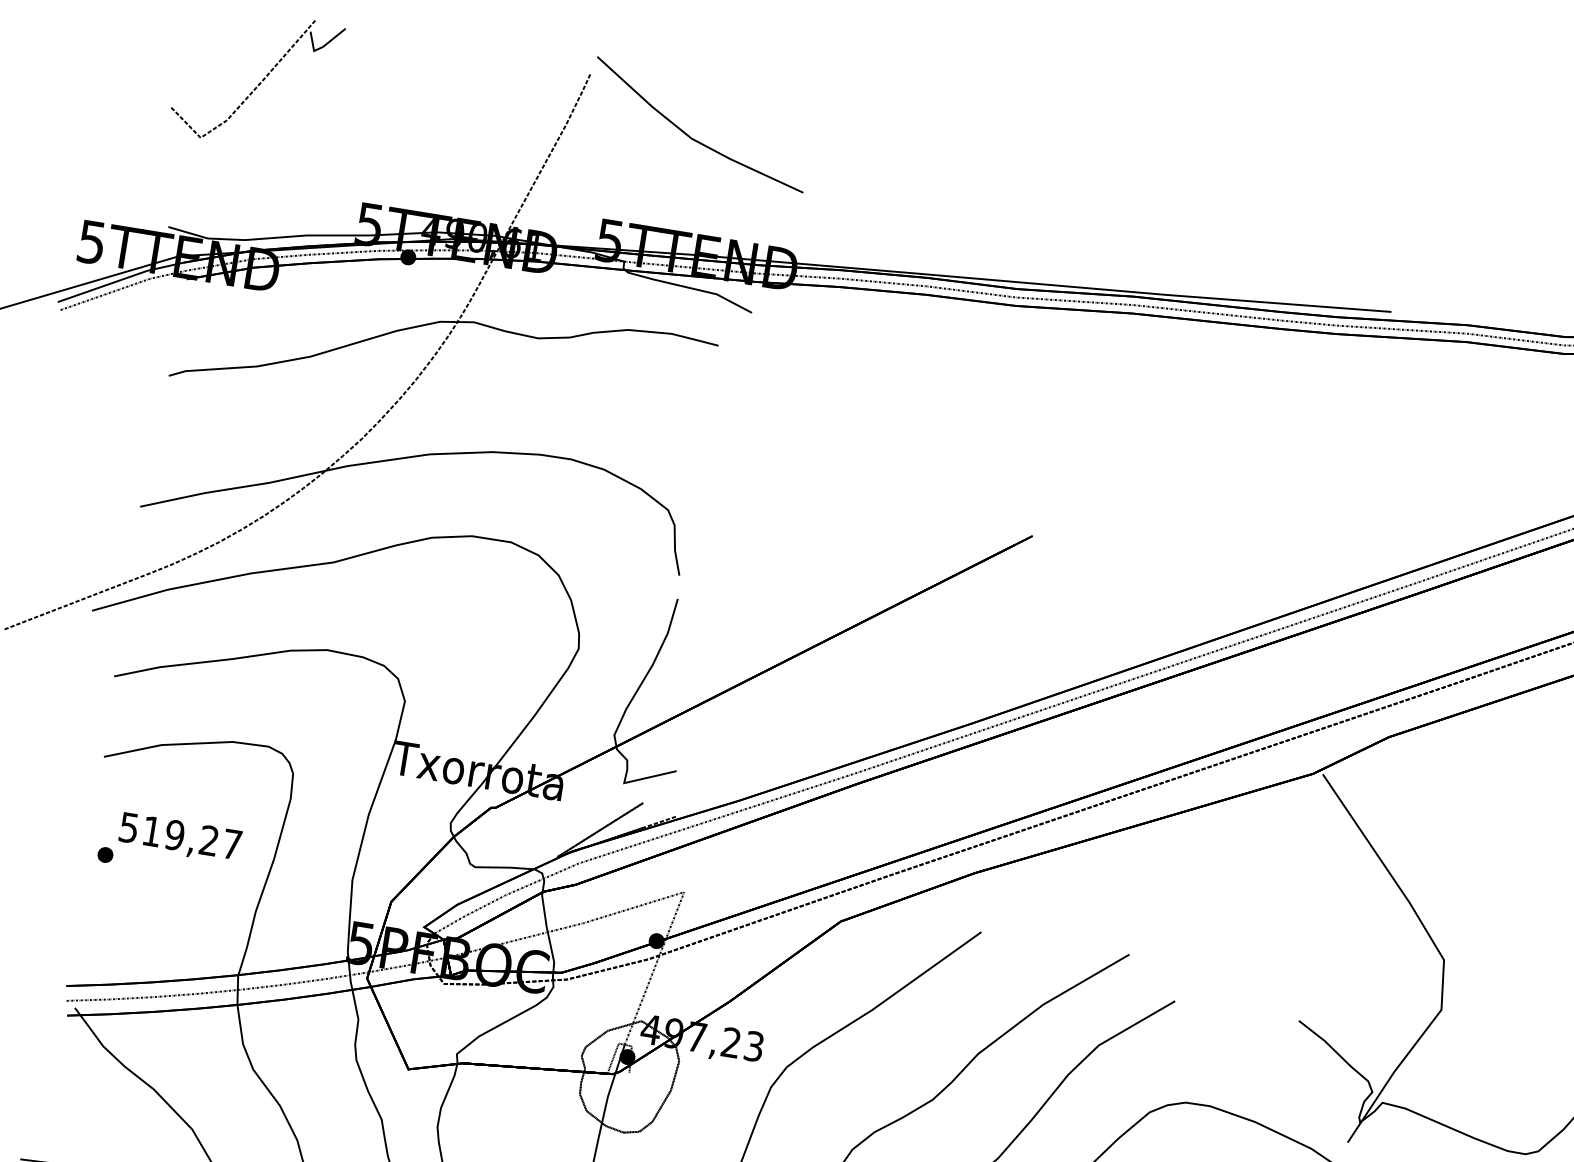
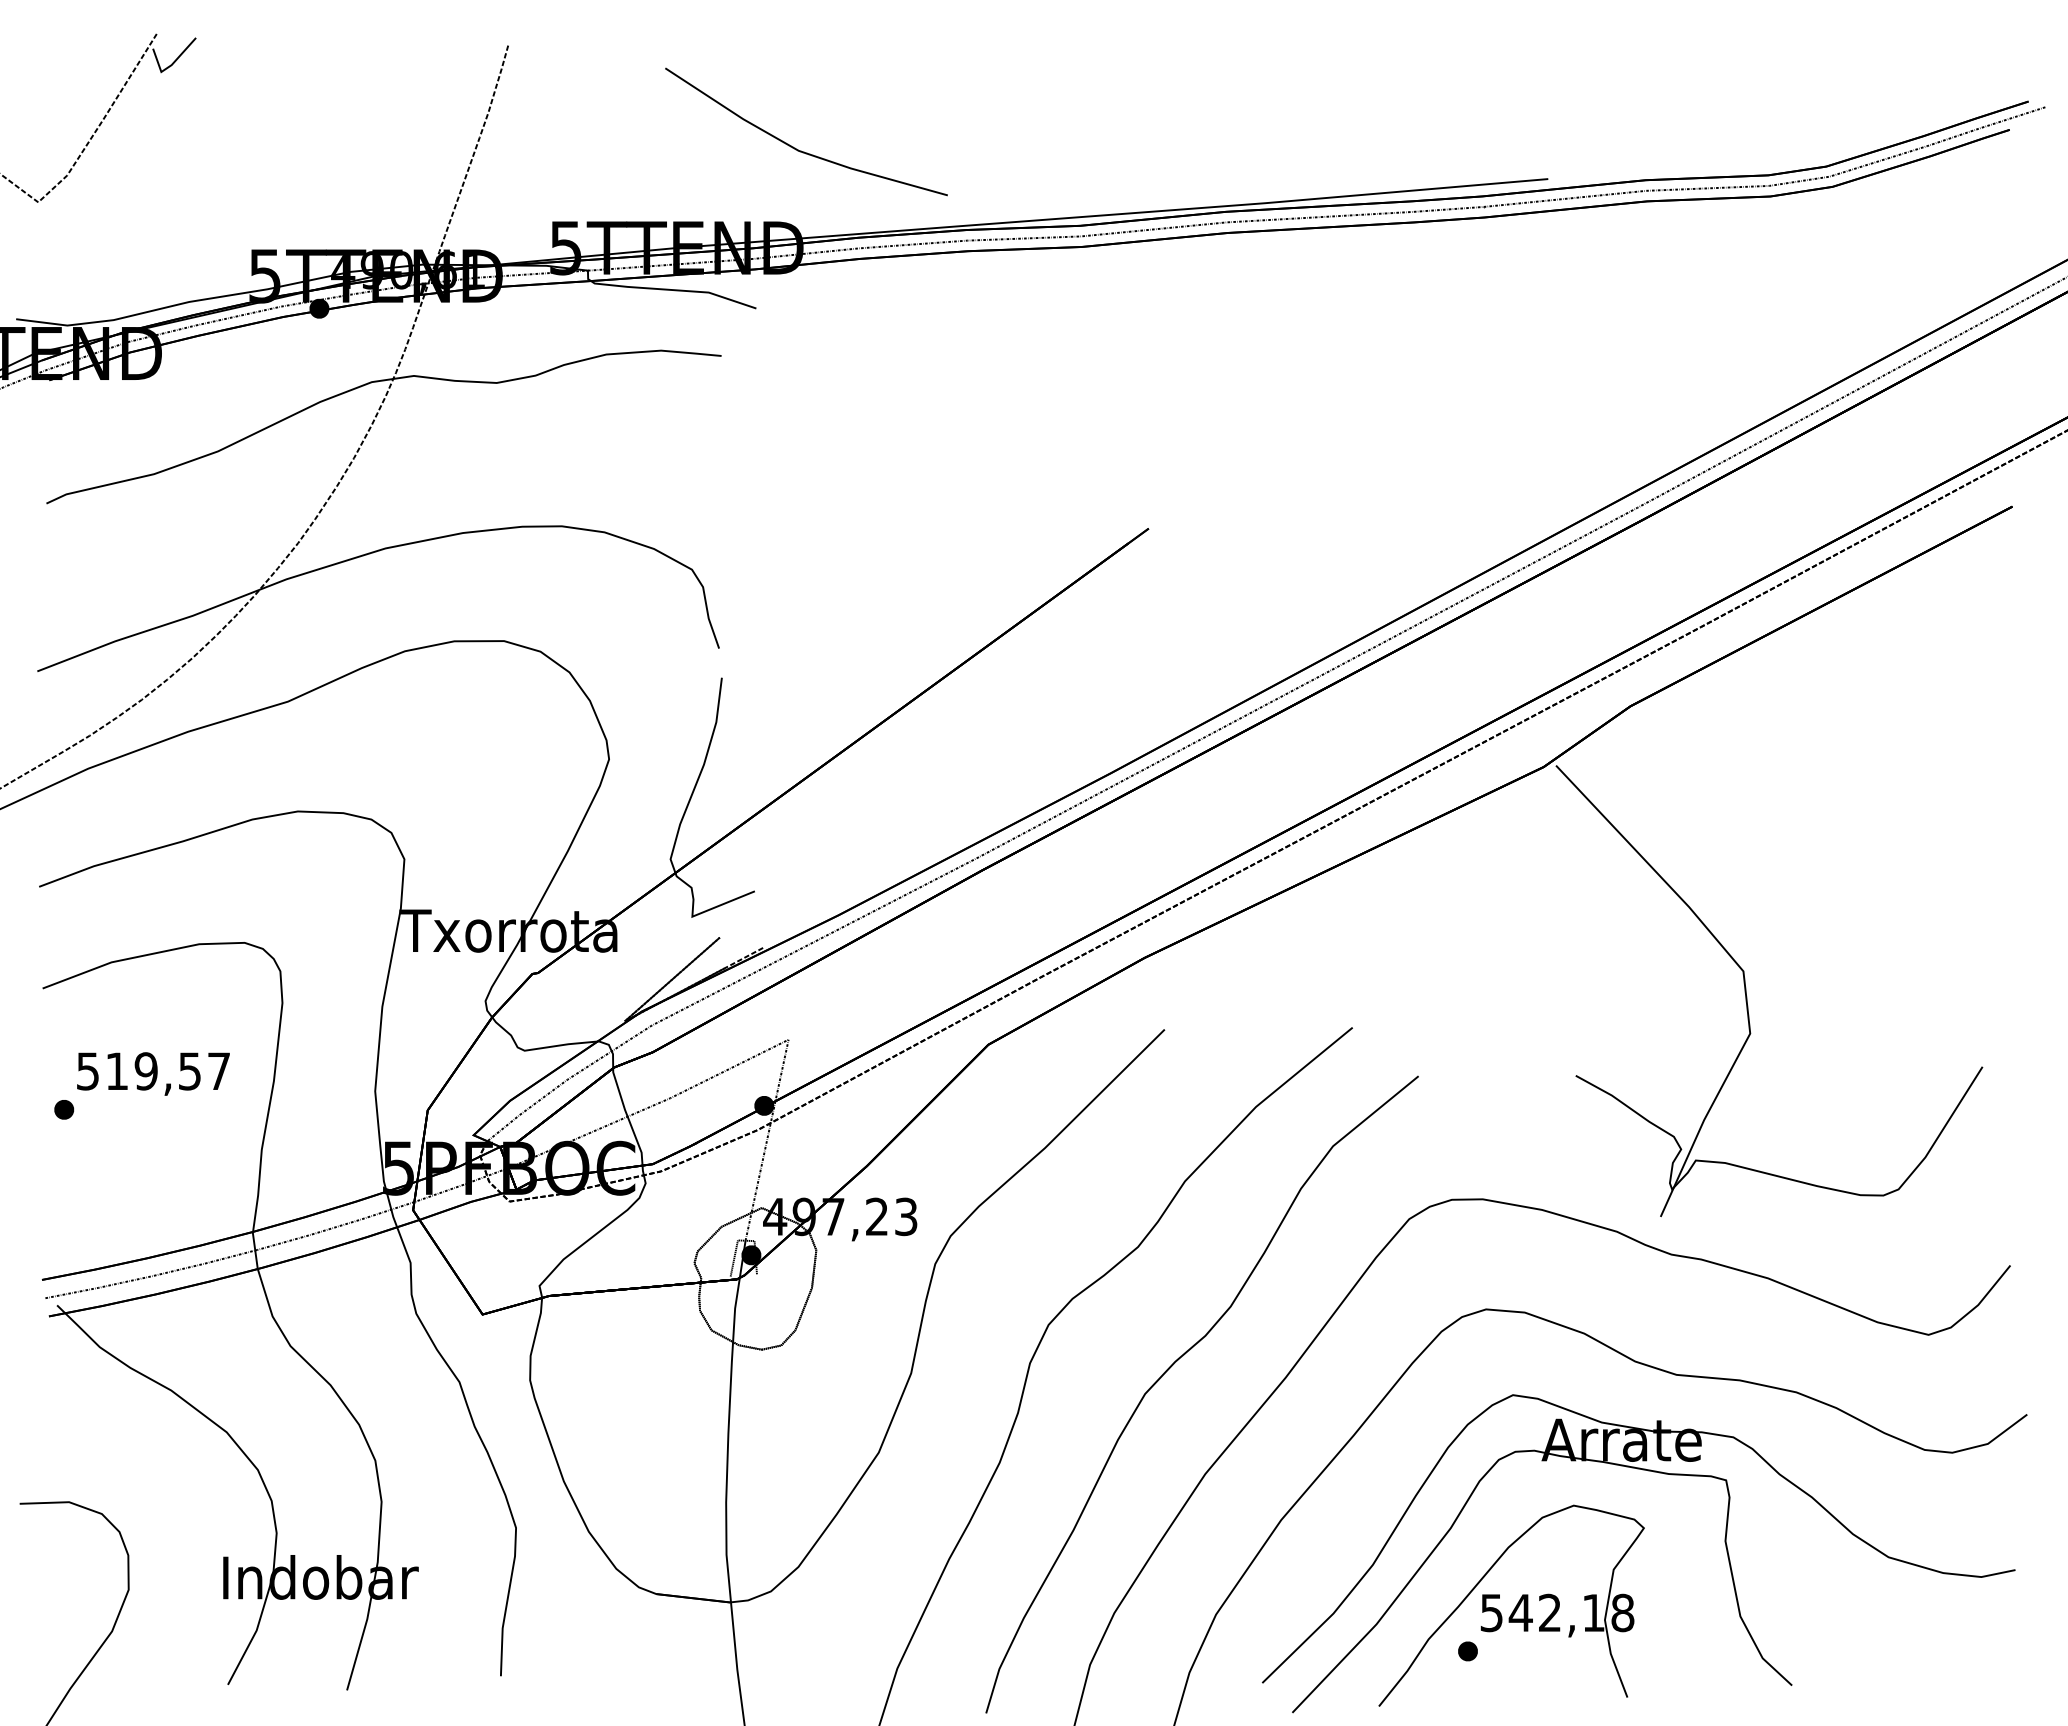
line: (689, 135) -> (795, 147), moved
text: (208, 840) -> (189, 1071), 519,27 -> 519,57

